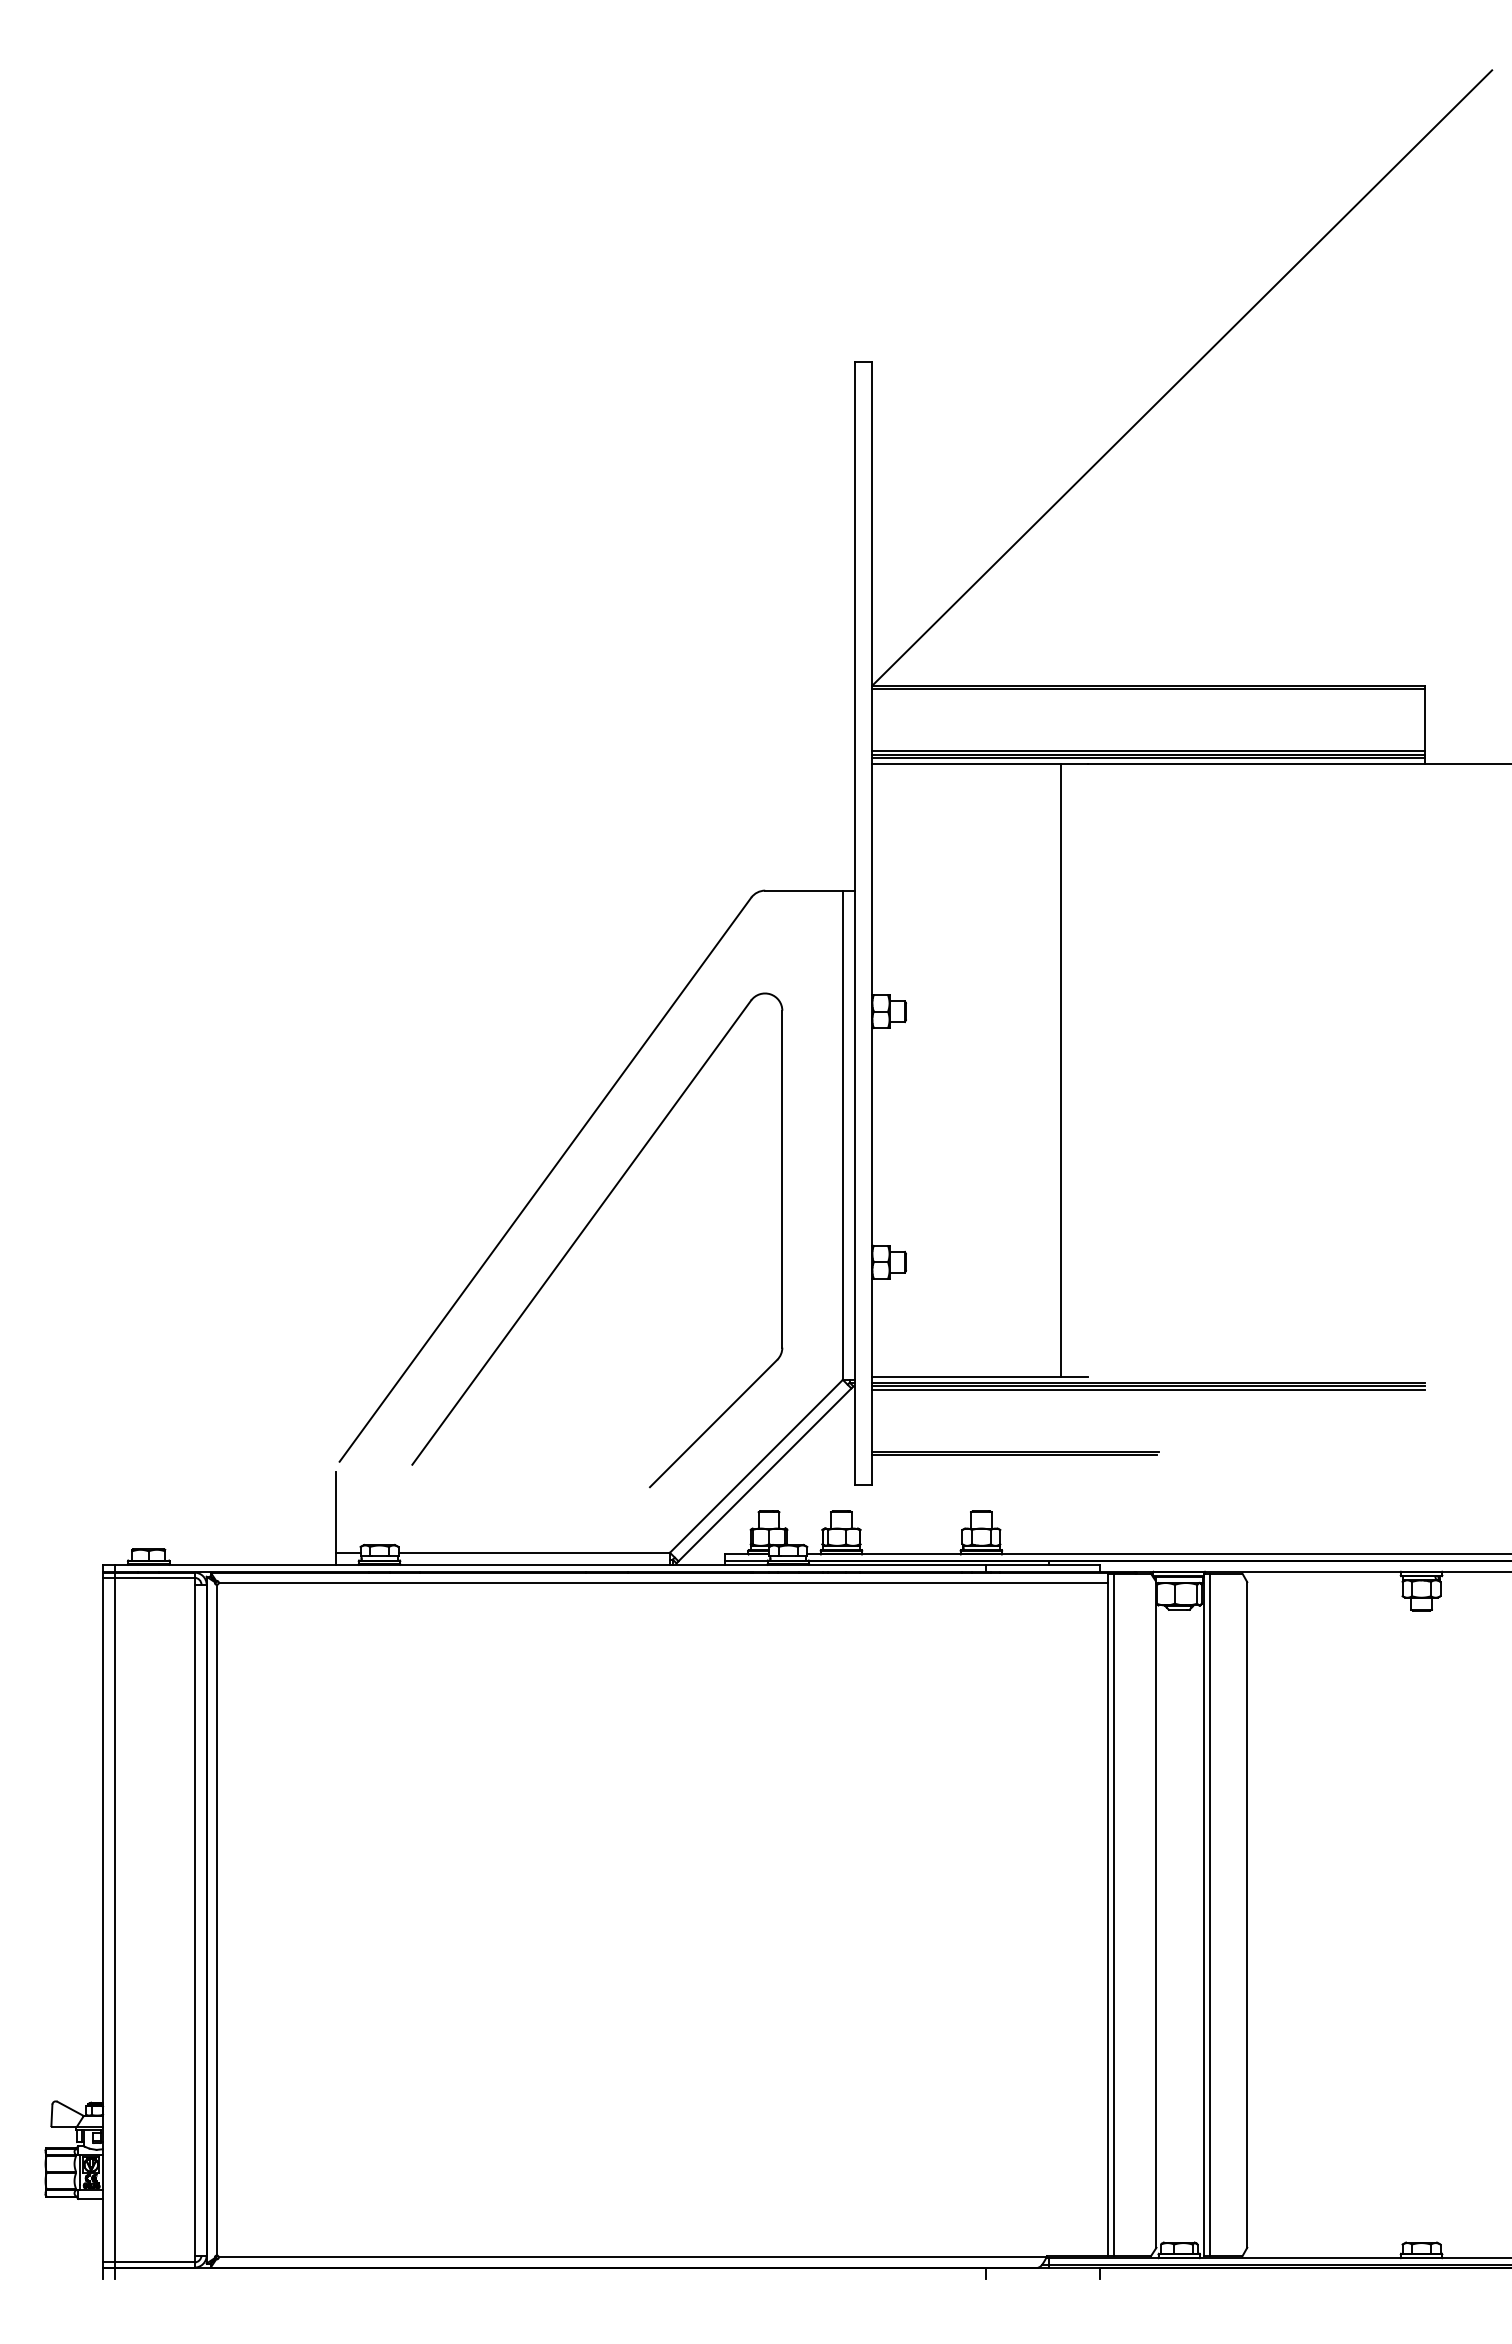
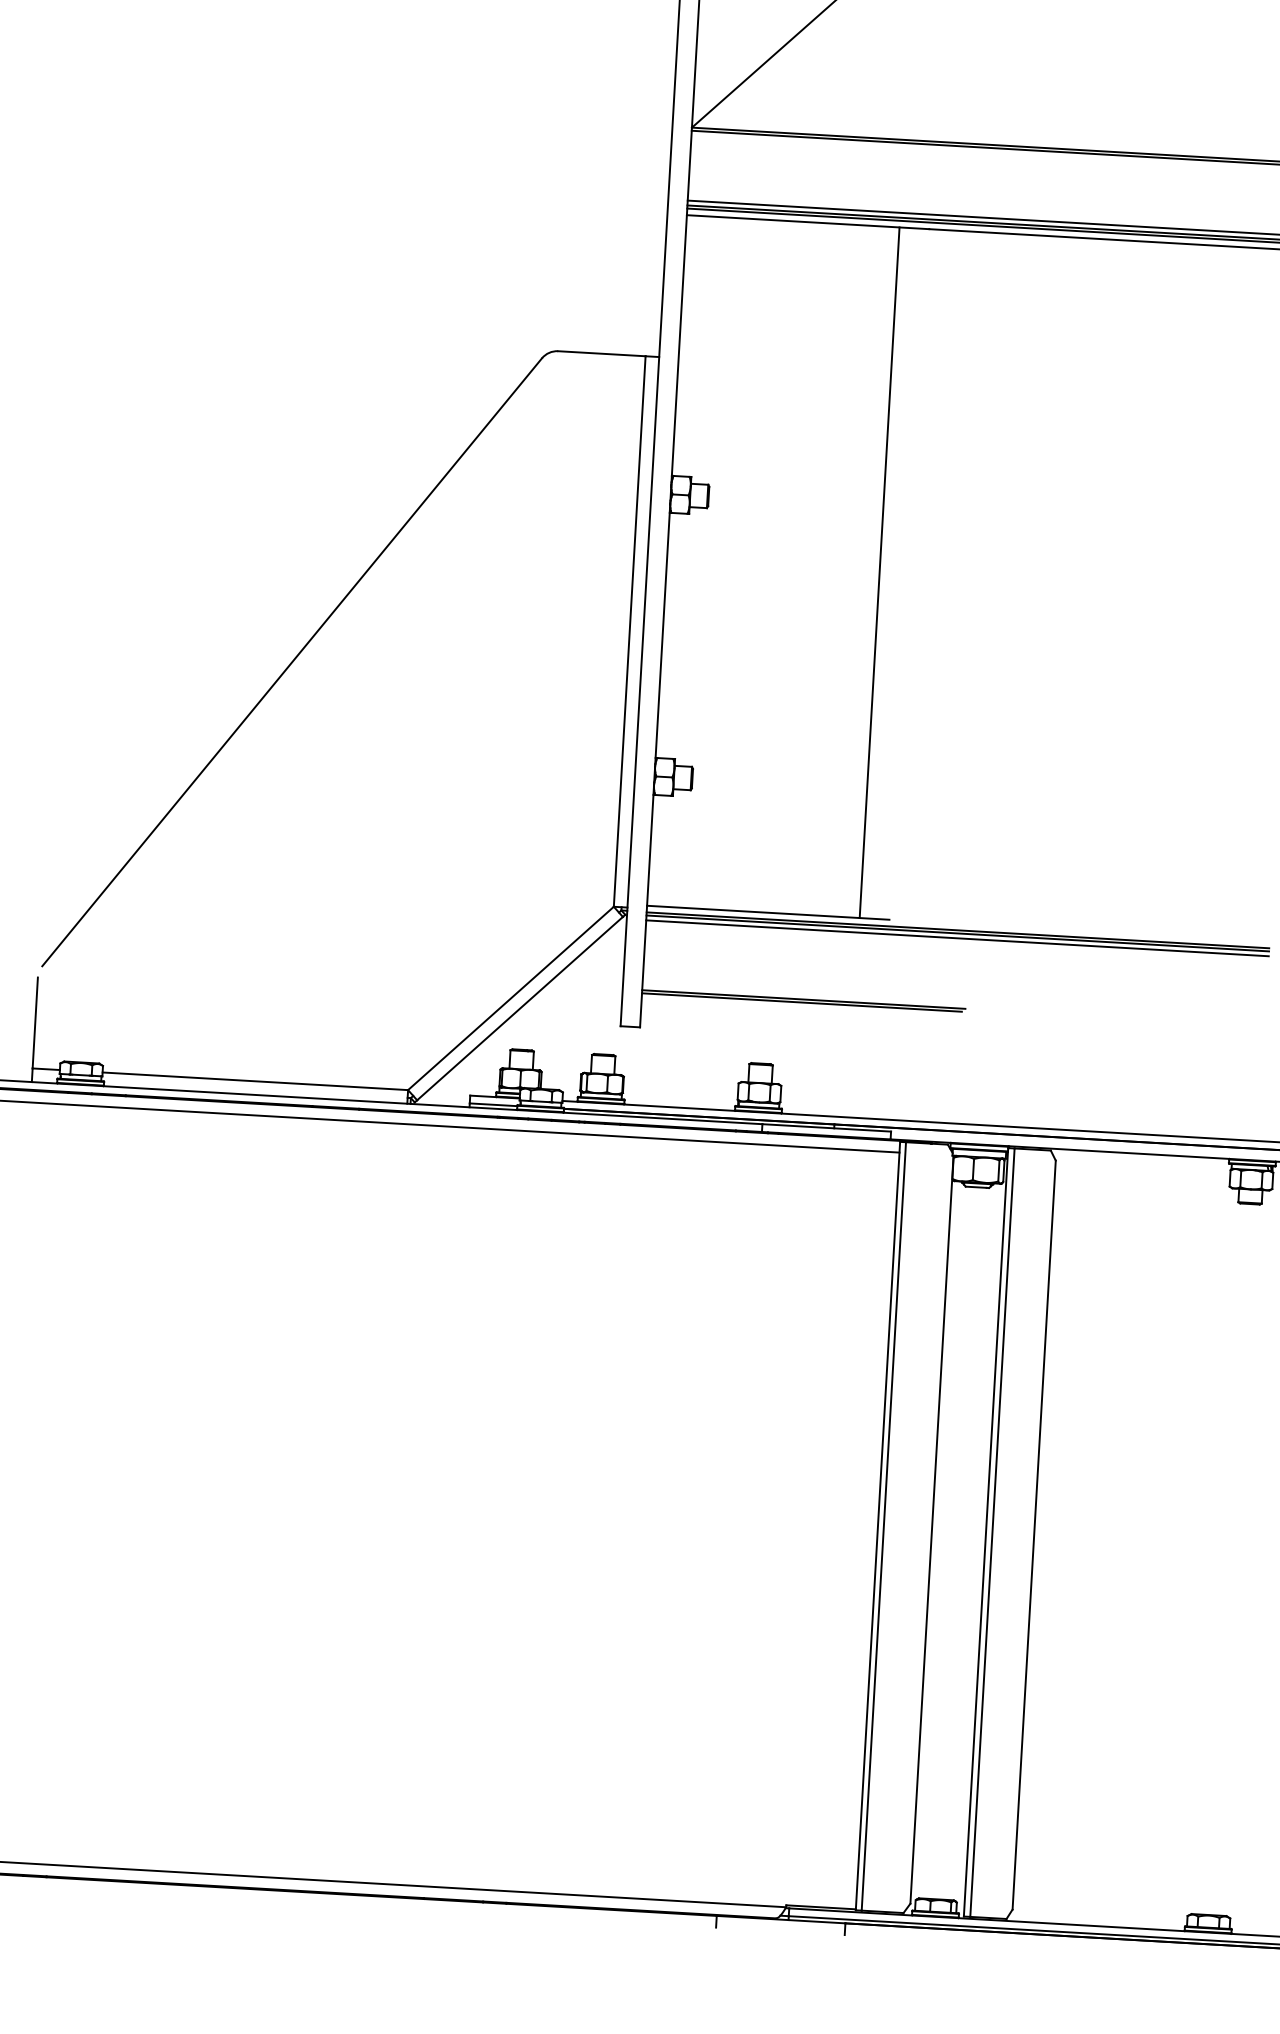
part: (583, 1232) -> (331, 724), removed

